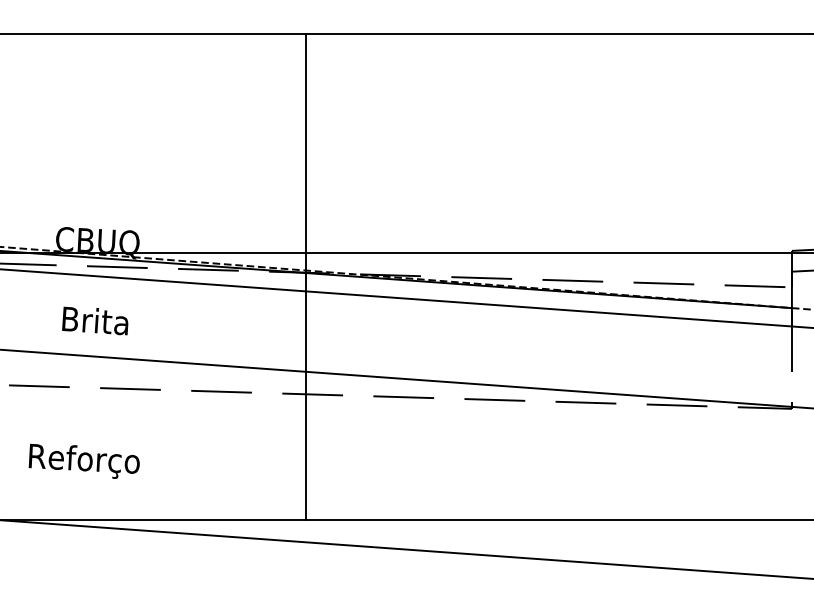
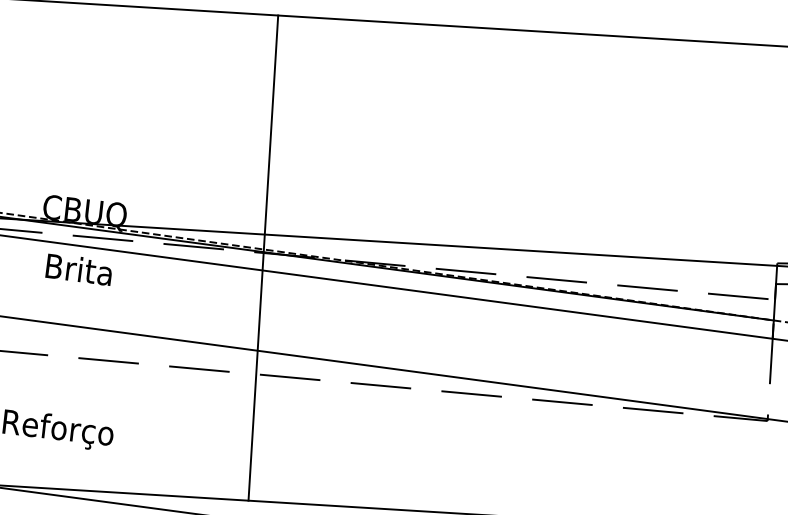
line: (305, 277) -> (263, 258), moved
text: (95, 320) -> (79, 269), moved

